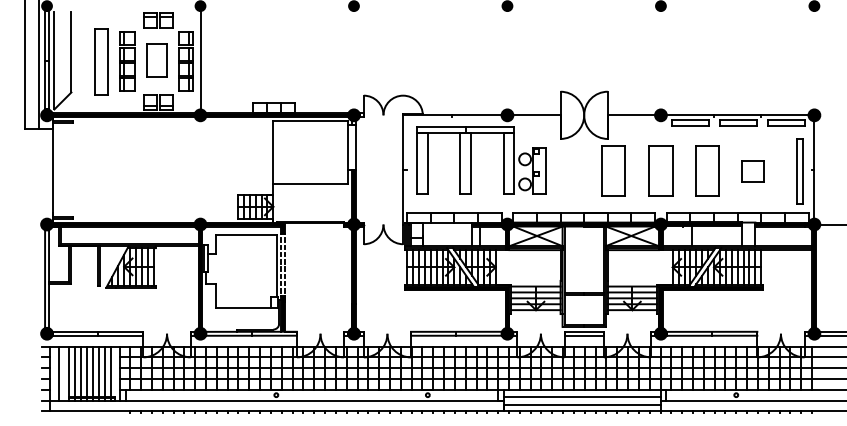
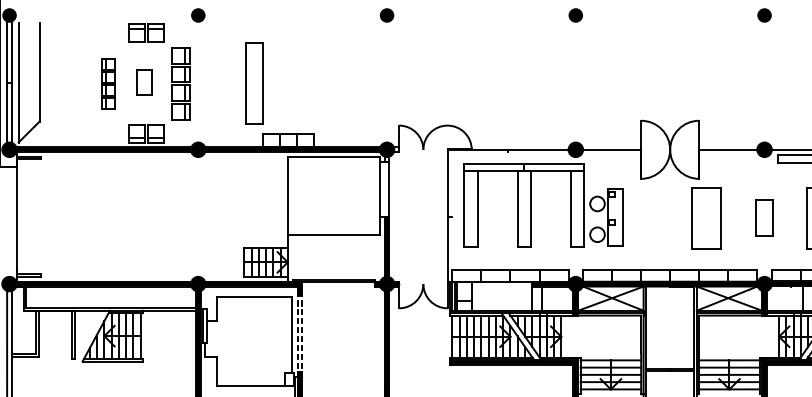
part: (156, 60) -> (144, 82), size x0.6
line: (200, 60) -> (198, 82), removed
part: (101, 61) -> (254, 83), moved
part: (127, 61) -> (108, 83), size x0.7
part: (660, 170) -> (764, 217), size x0.6

